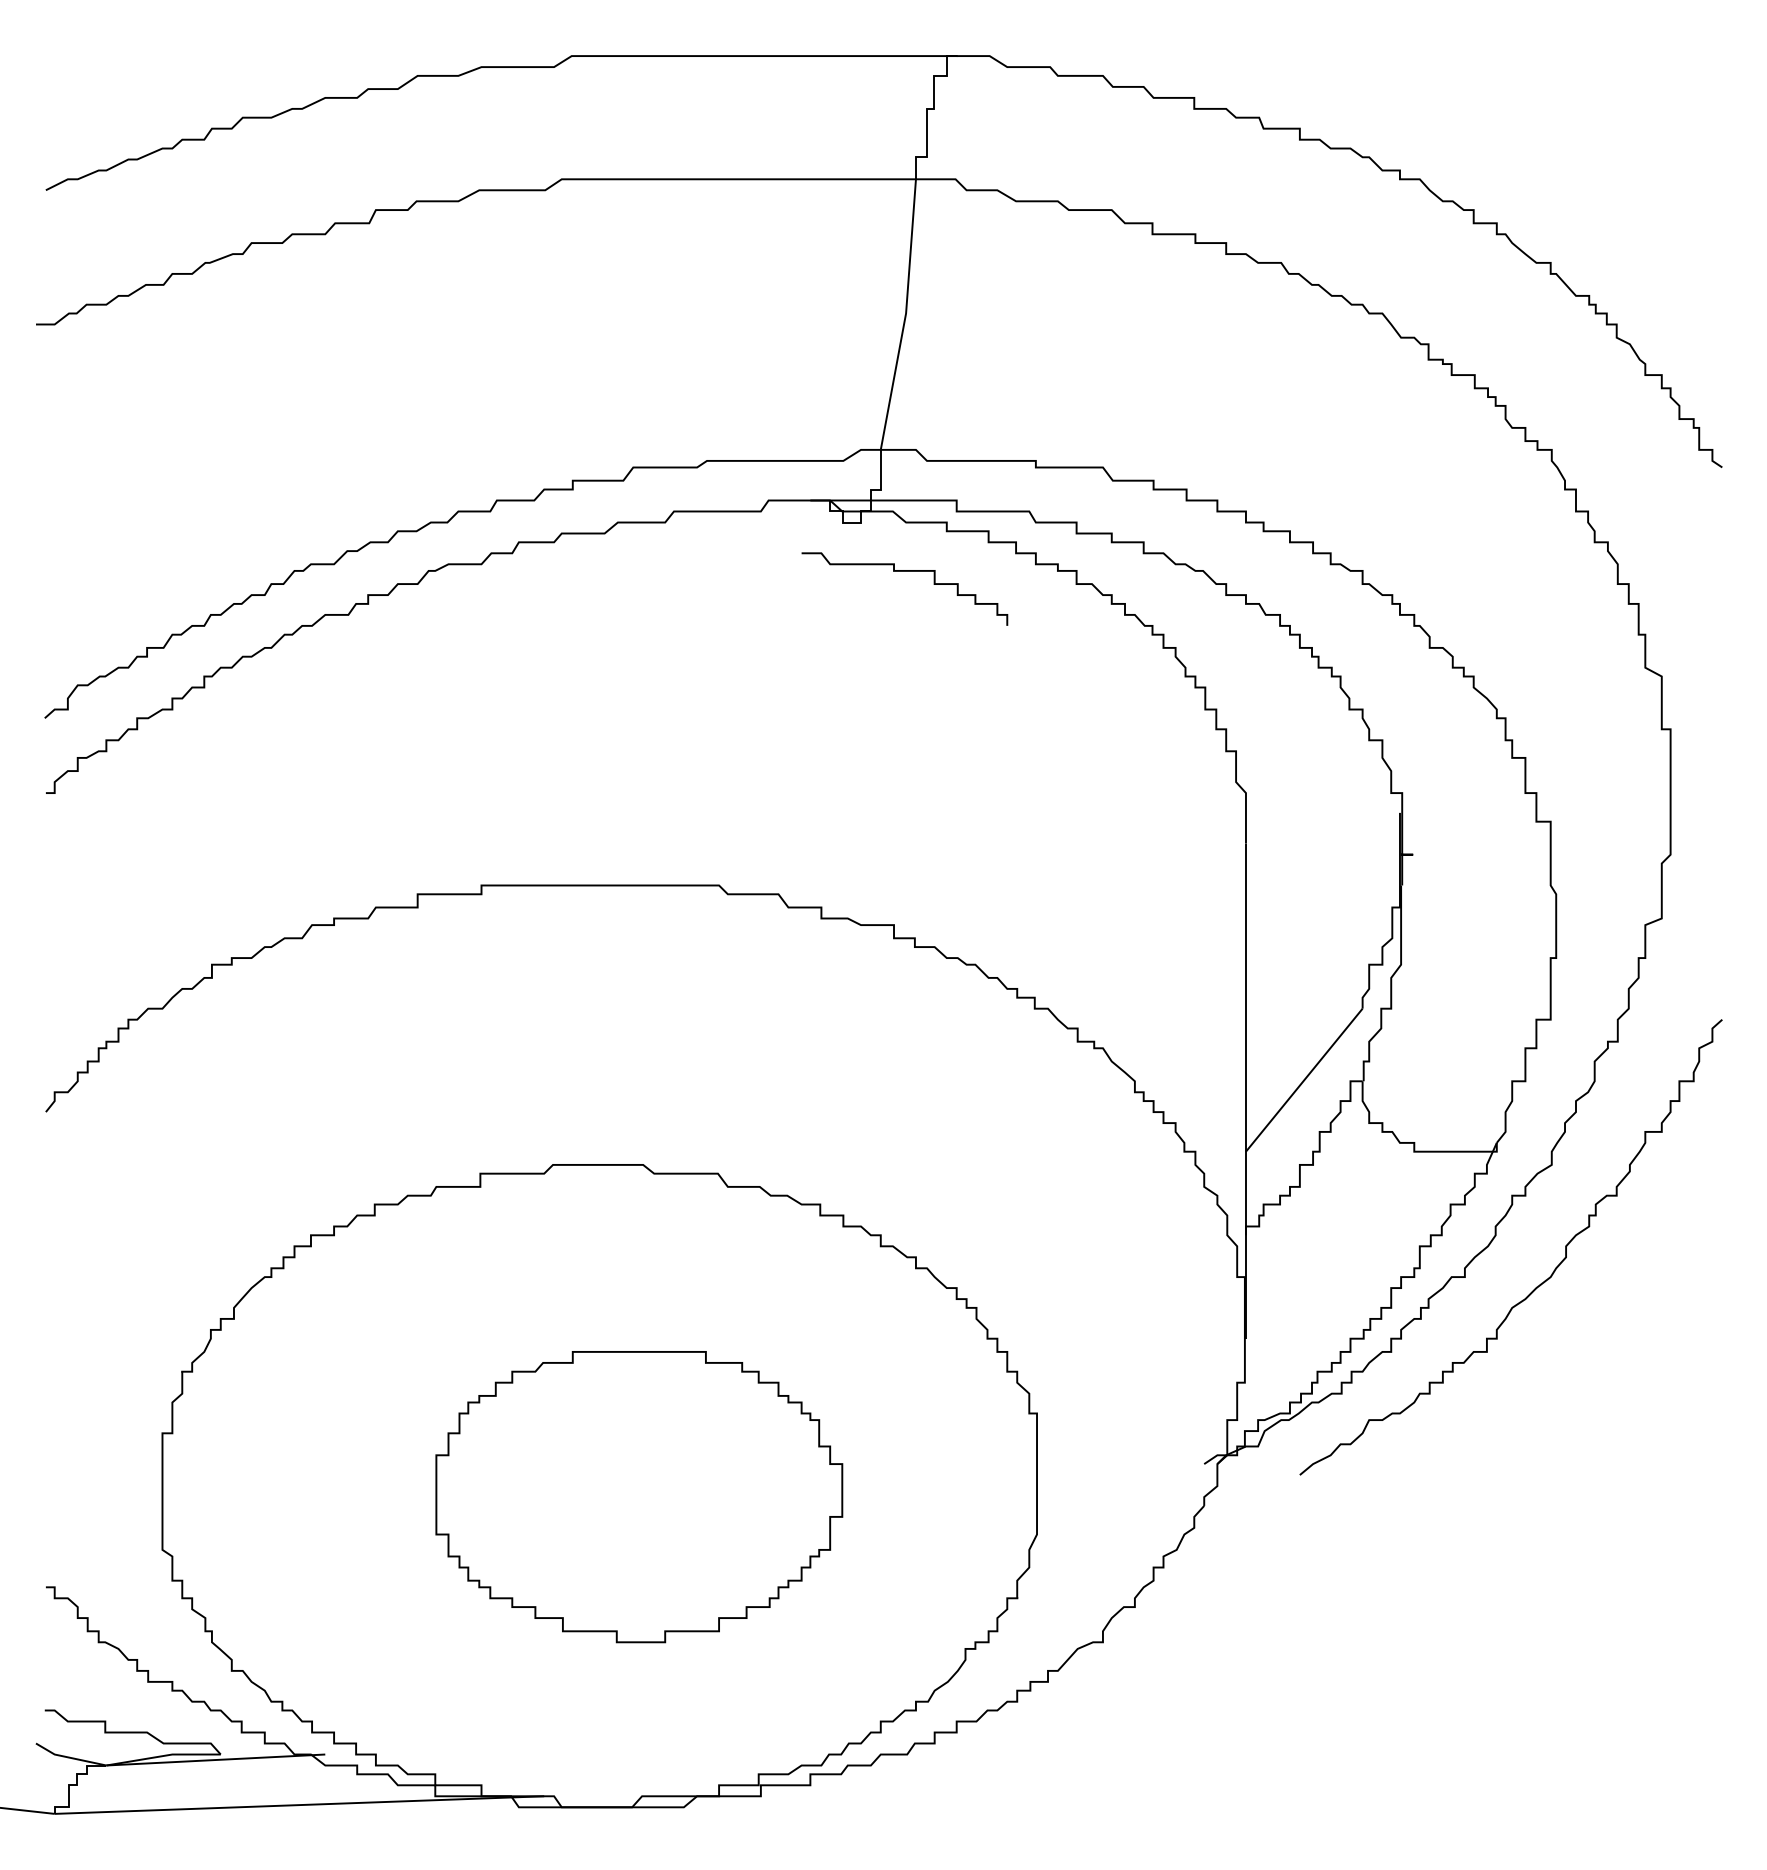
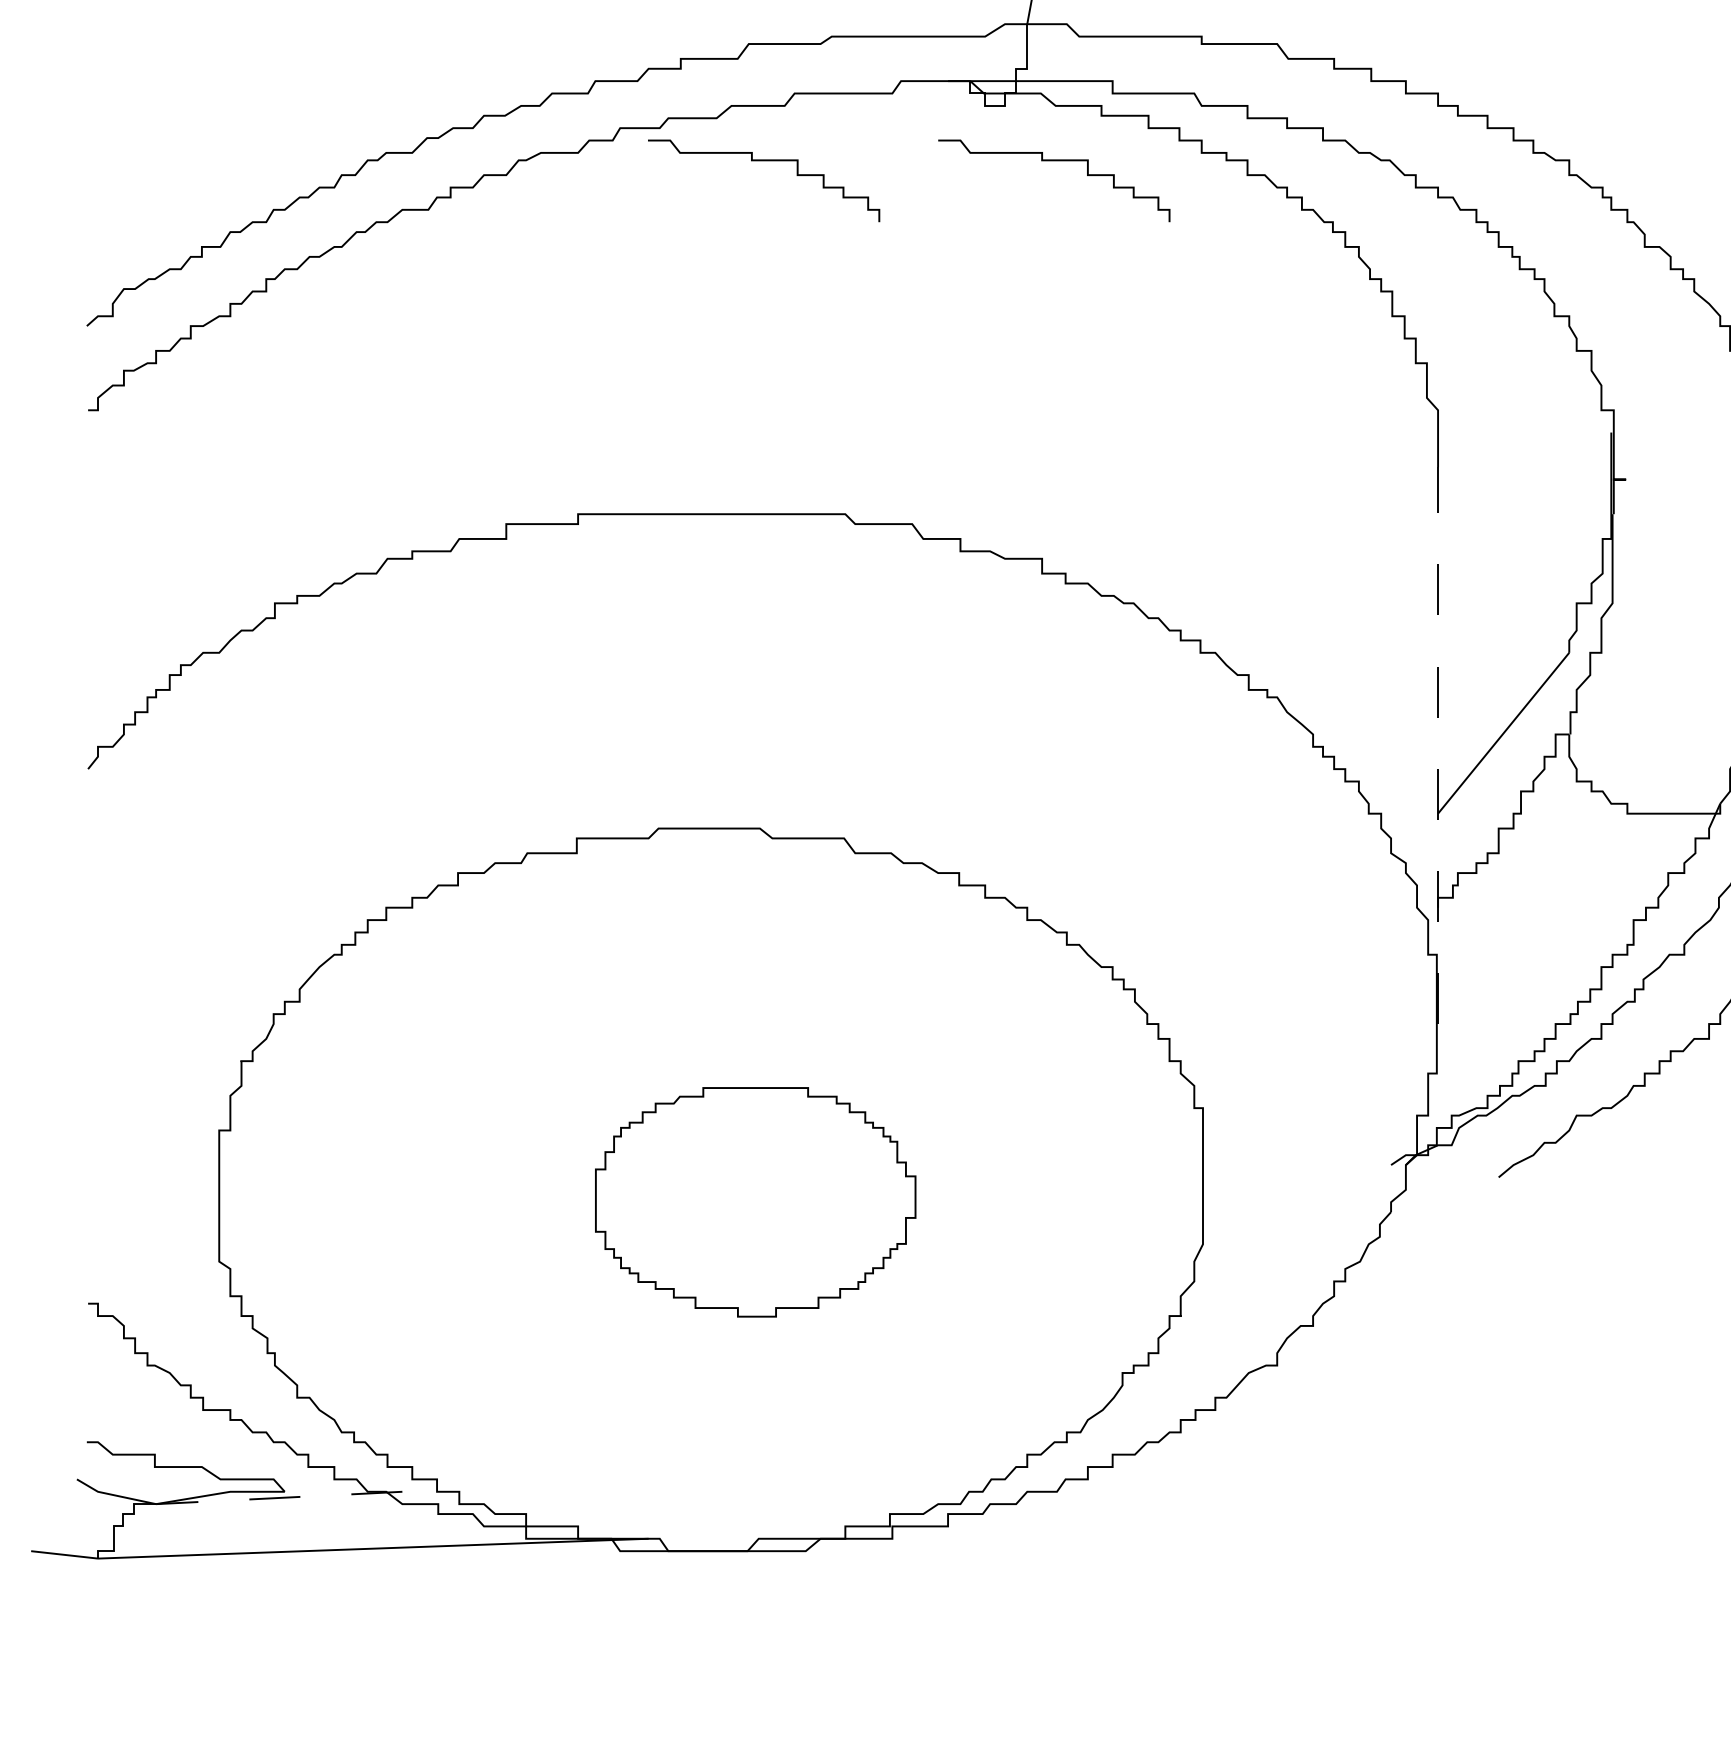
curve: (646, 571) -> (763, 161), added
line: (1245, 1090) -> (1437, 744), solid -> dashed
part: (639, 1497) -> (755, 1202), size x0.7
line: (215, 1760) -> (278, 1498), solid -> dashed

